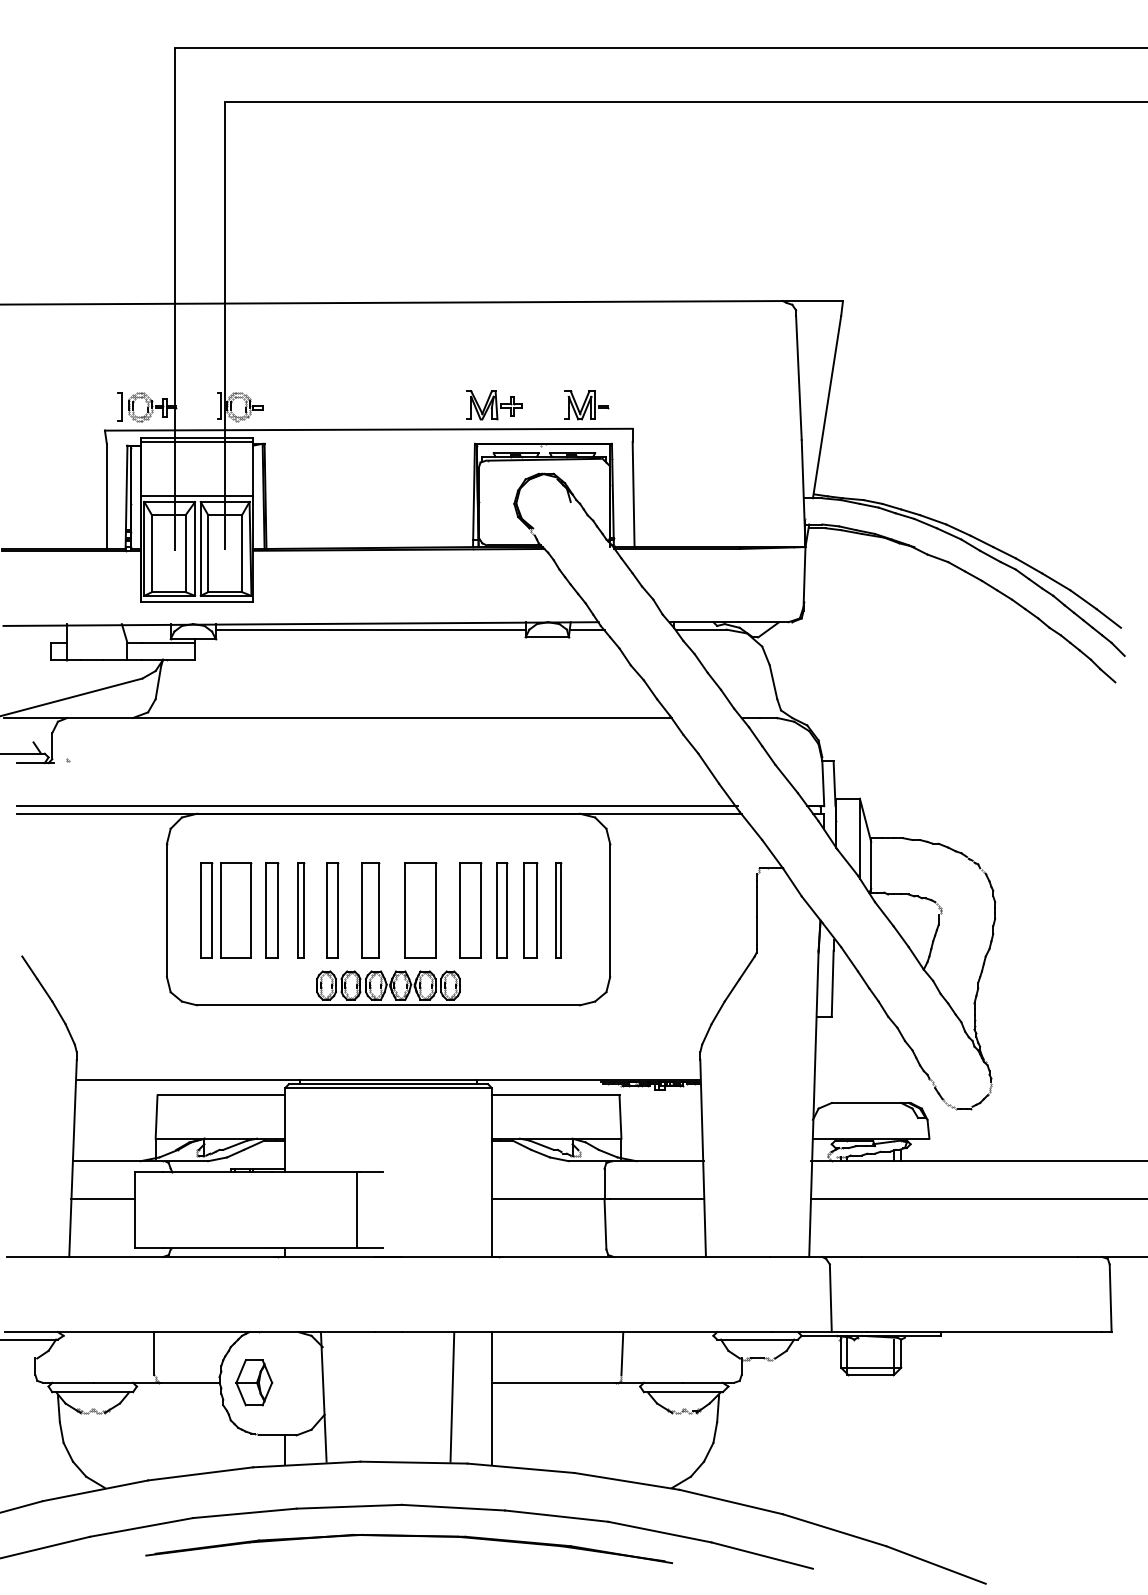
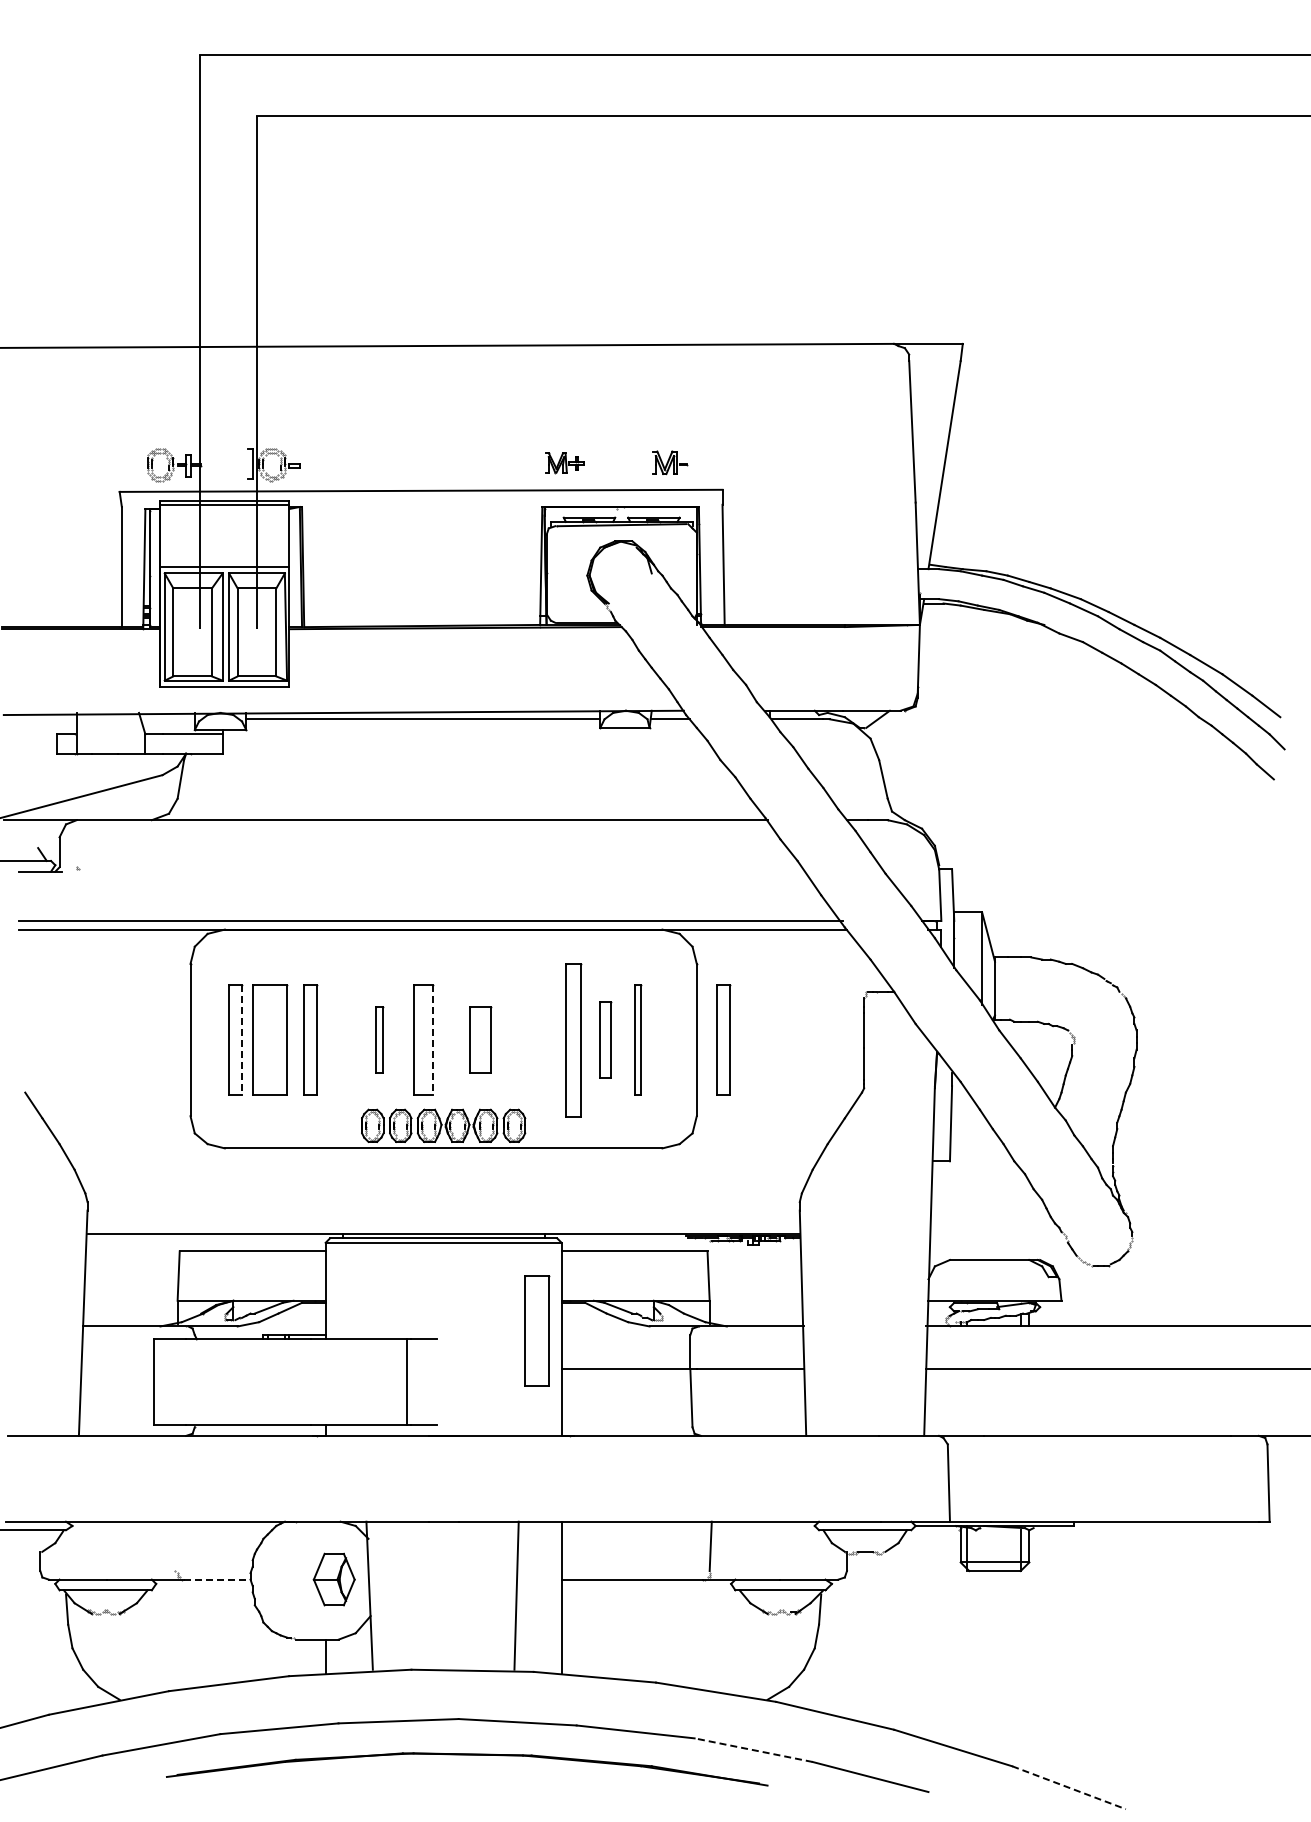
part: (494, 404) -> (564, 462), size x0.6
part: (587, 404) -> (670, 462), size x0.7
part: (119, 406) -> (136, 464), removed
part: (301, 909) -> (344, 1039), removed
part: (332, 909) -> (379, 1039), size x0.6
part: (420, 909) -> (480, 1039), size x0.6
part: (470, 909) -> (537, 1330), moved
part: (502, 909) -> (573, 1039), size x1.4
part: (530, 909) -> (605, 1039), size x0.7
part: (633, 909) -> (723, 1039), added
line: (212, 910) -> (242, 1040), solid -> dashed
line: (378, 910) -> (432, 1040), solid -> dashed
line: (103, 1198) -> (117, 1369), removed
line: (153, 1353) -> (175, 1546), removed
line: (190, 1382) -> (217, 1579), solid -> dashed
part: (253, 1382) -> (333, 1579), moved
line: (659, 1532) -> (753, 1750), solid -> dashed
line: (936, 1564) -> (1069, 1787), solid -> dashed

